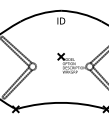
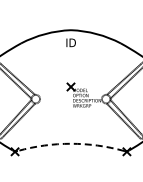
arc: (61, 102) -> (71, 143), solid -> dashed

